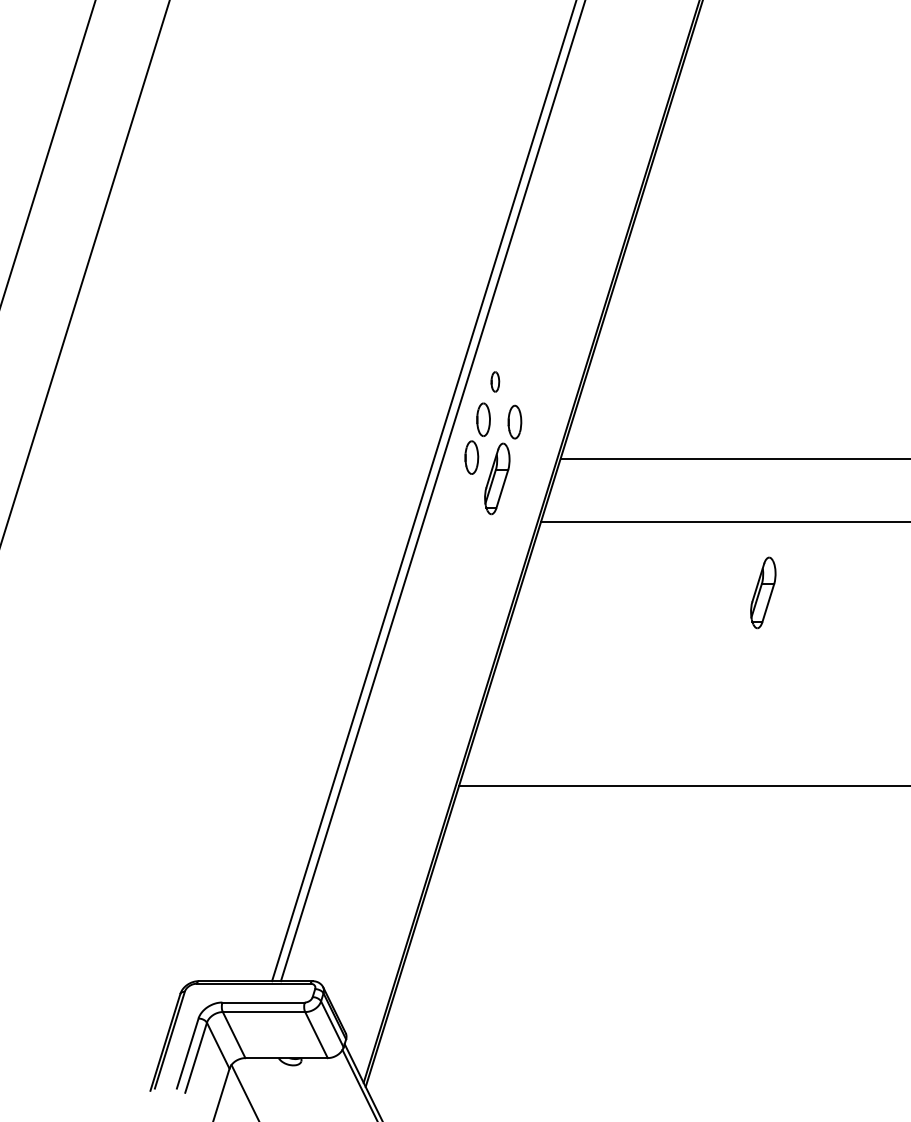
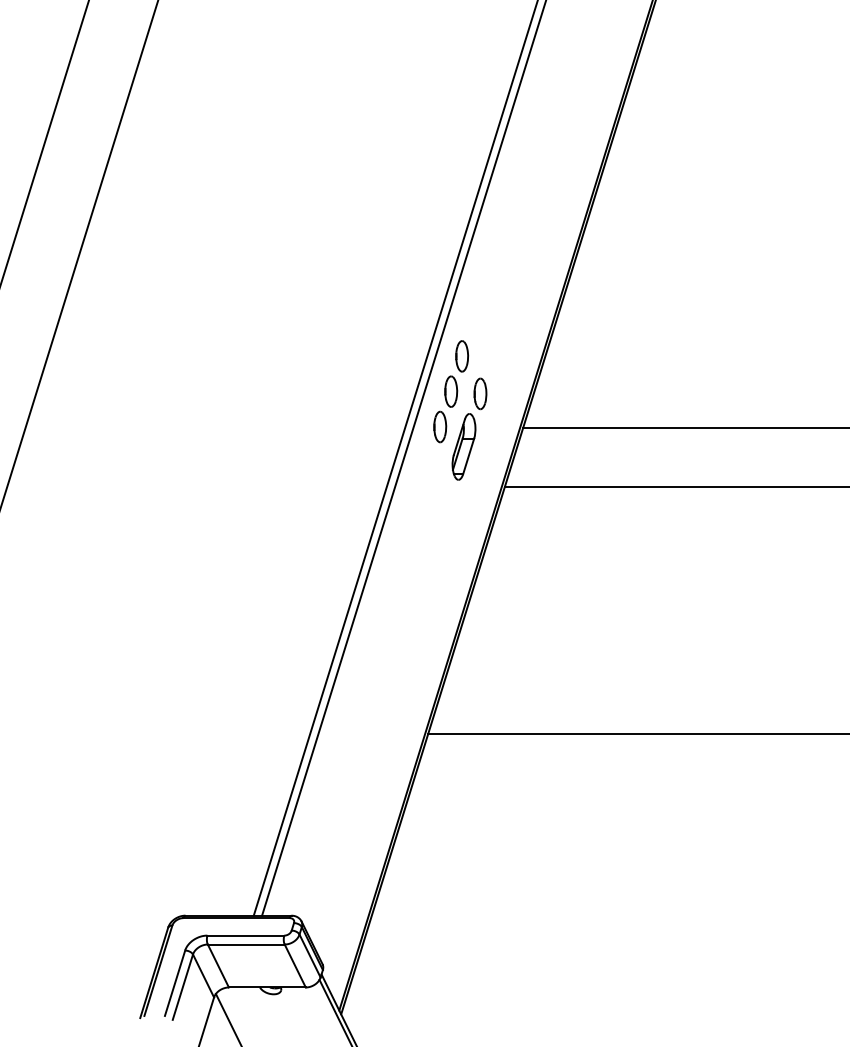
part: (495, 381) -> (462, 355), size x1.67
part: (763, 592) -> (712, 552), removed

